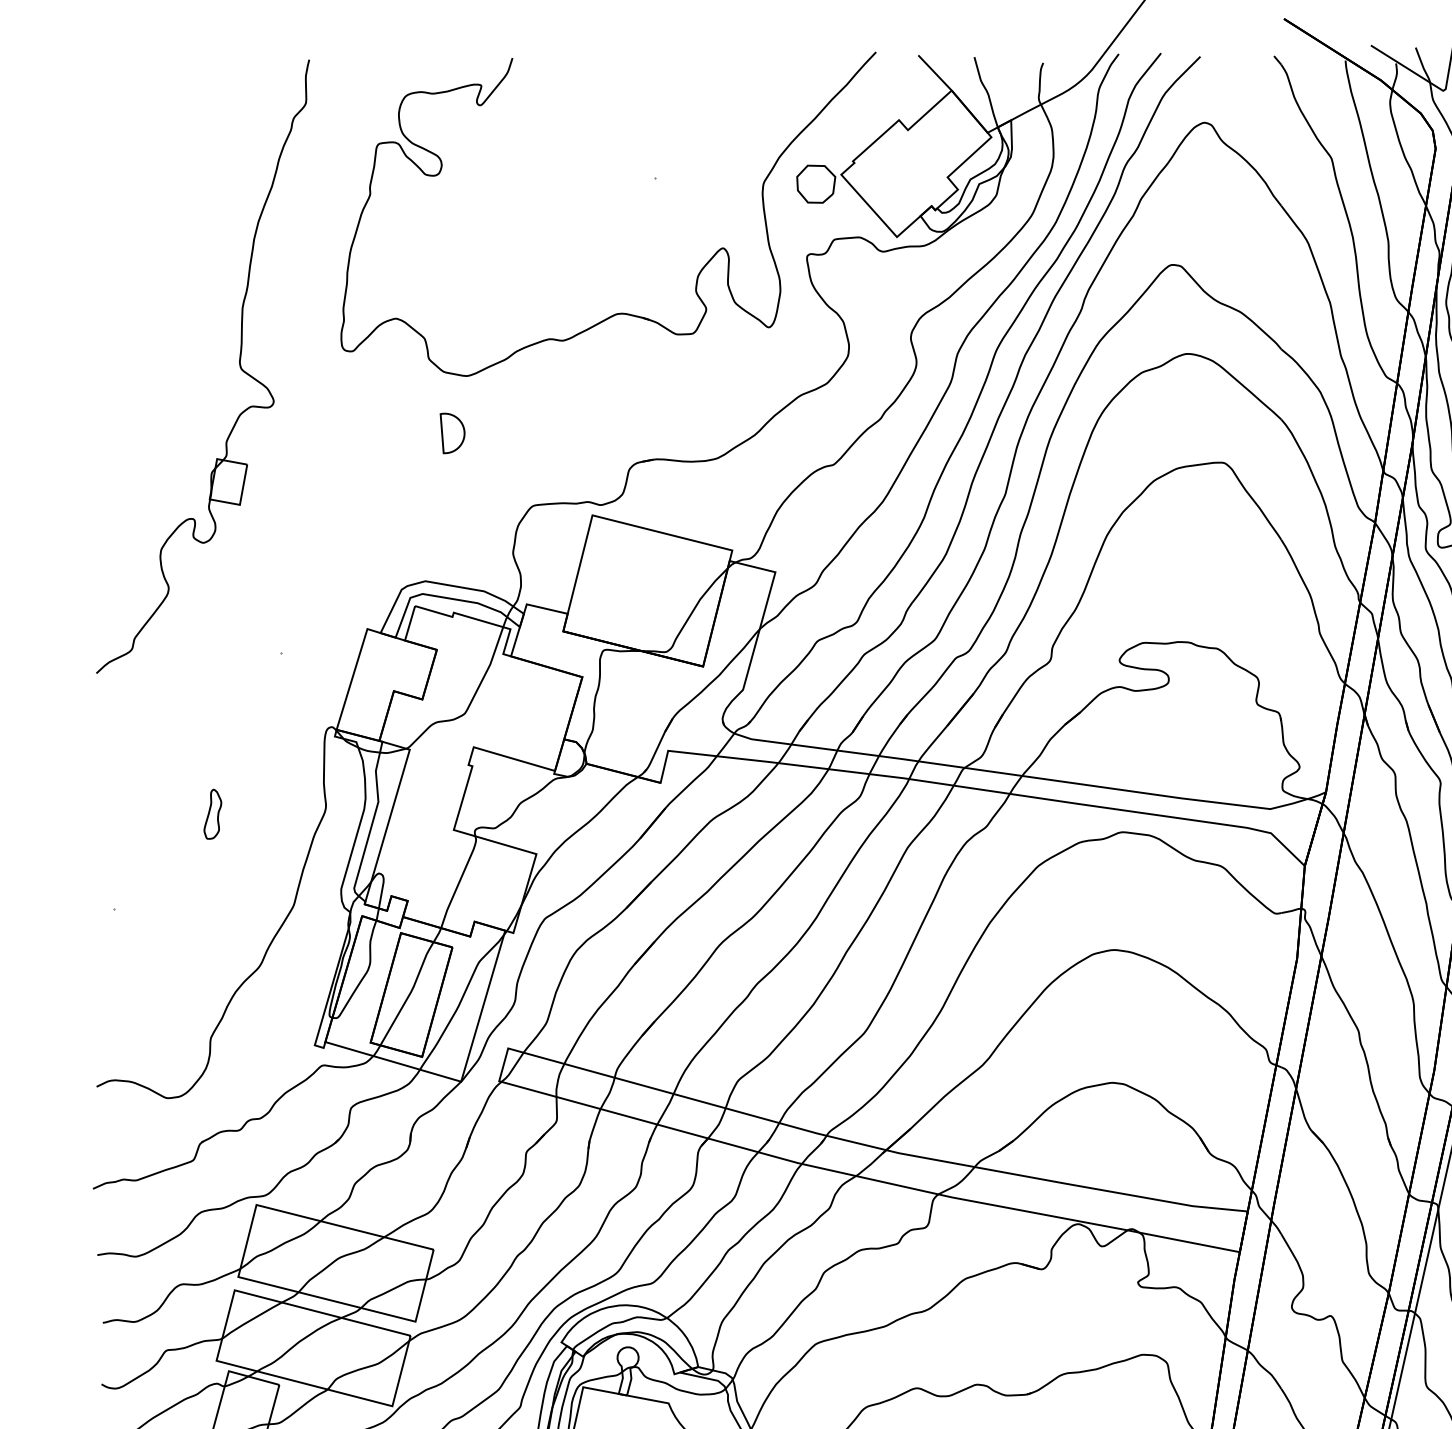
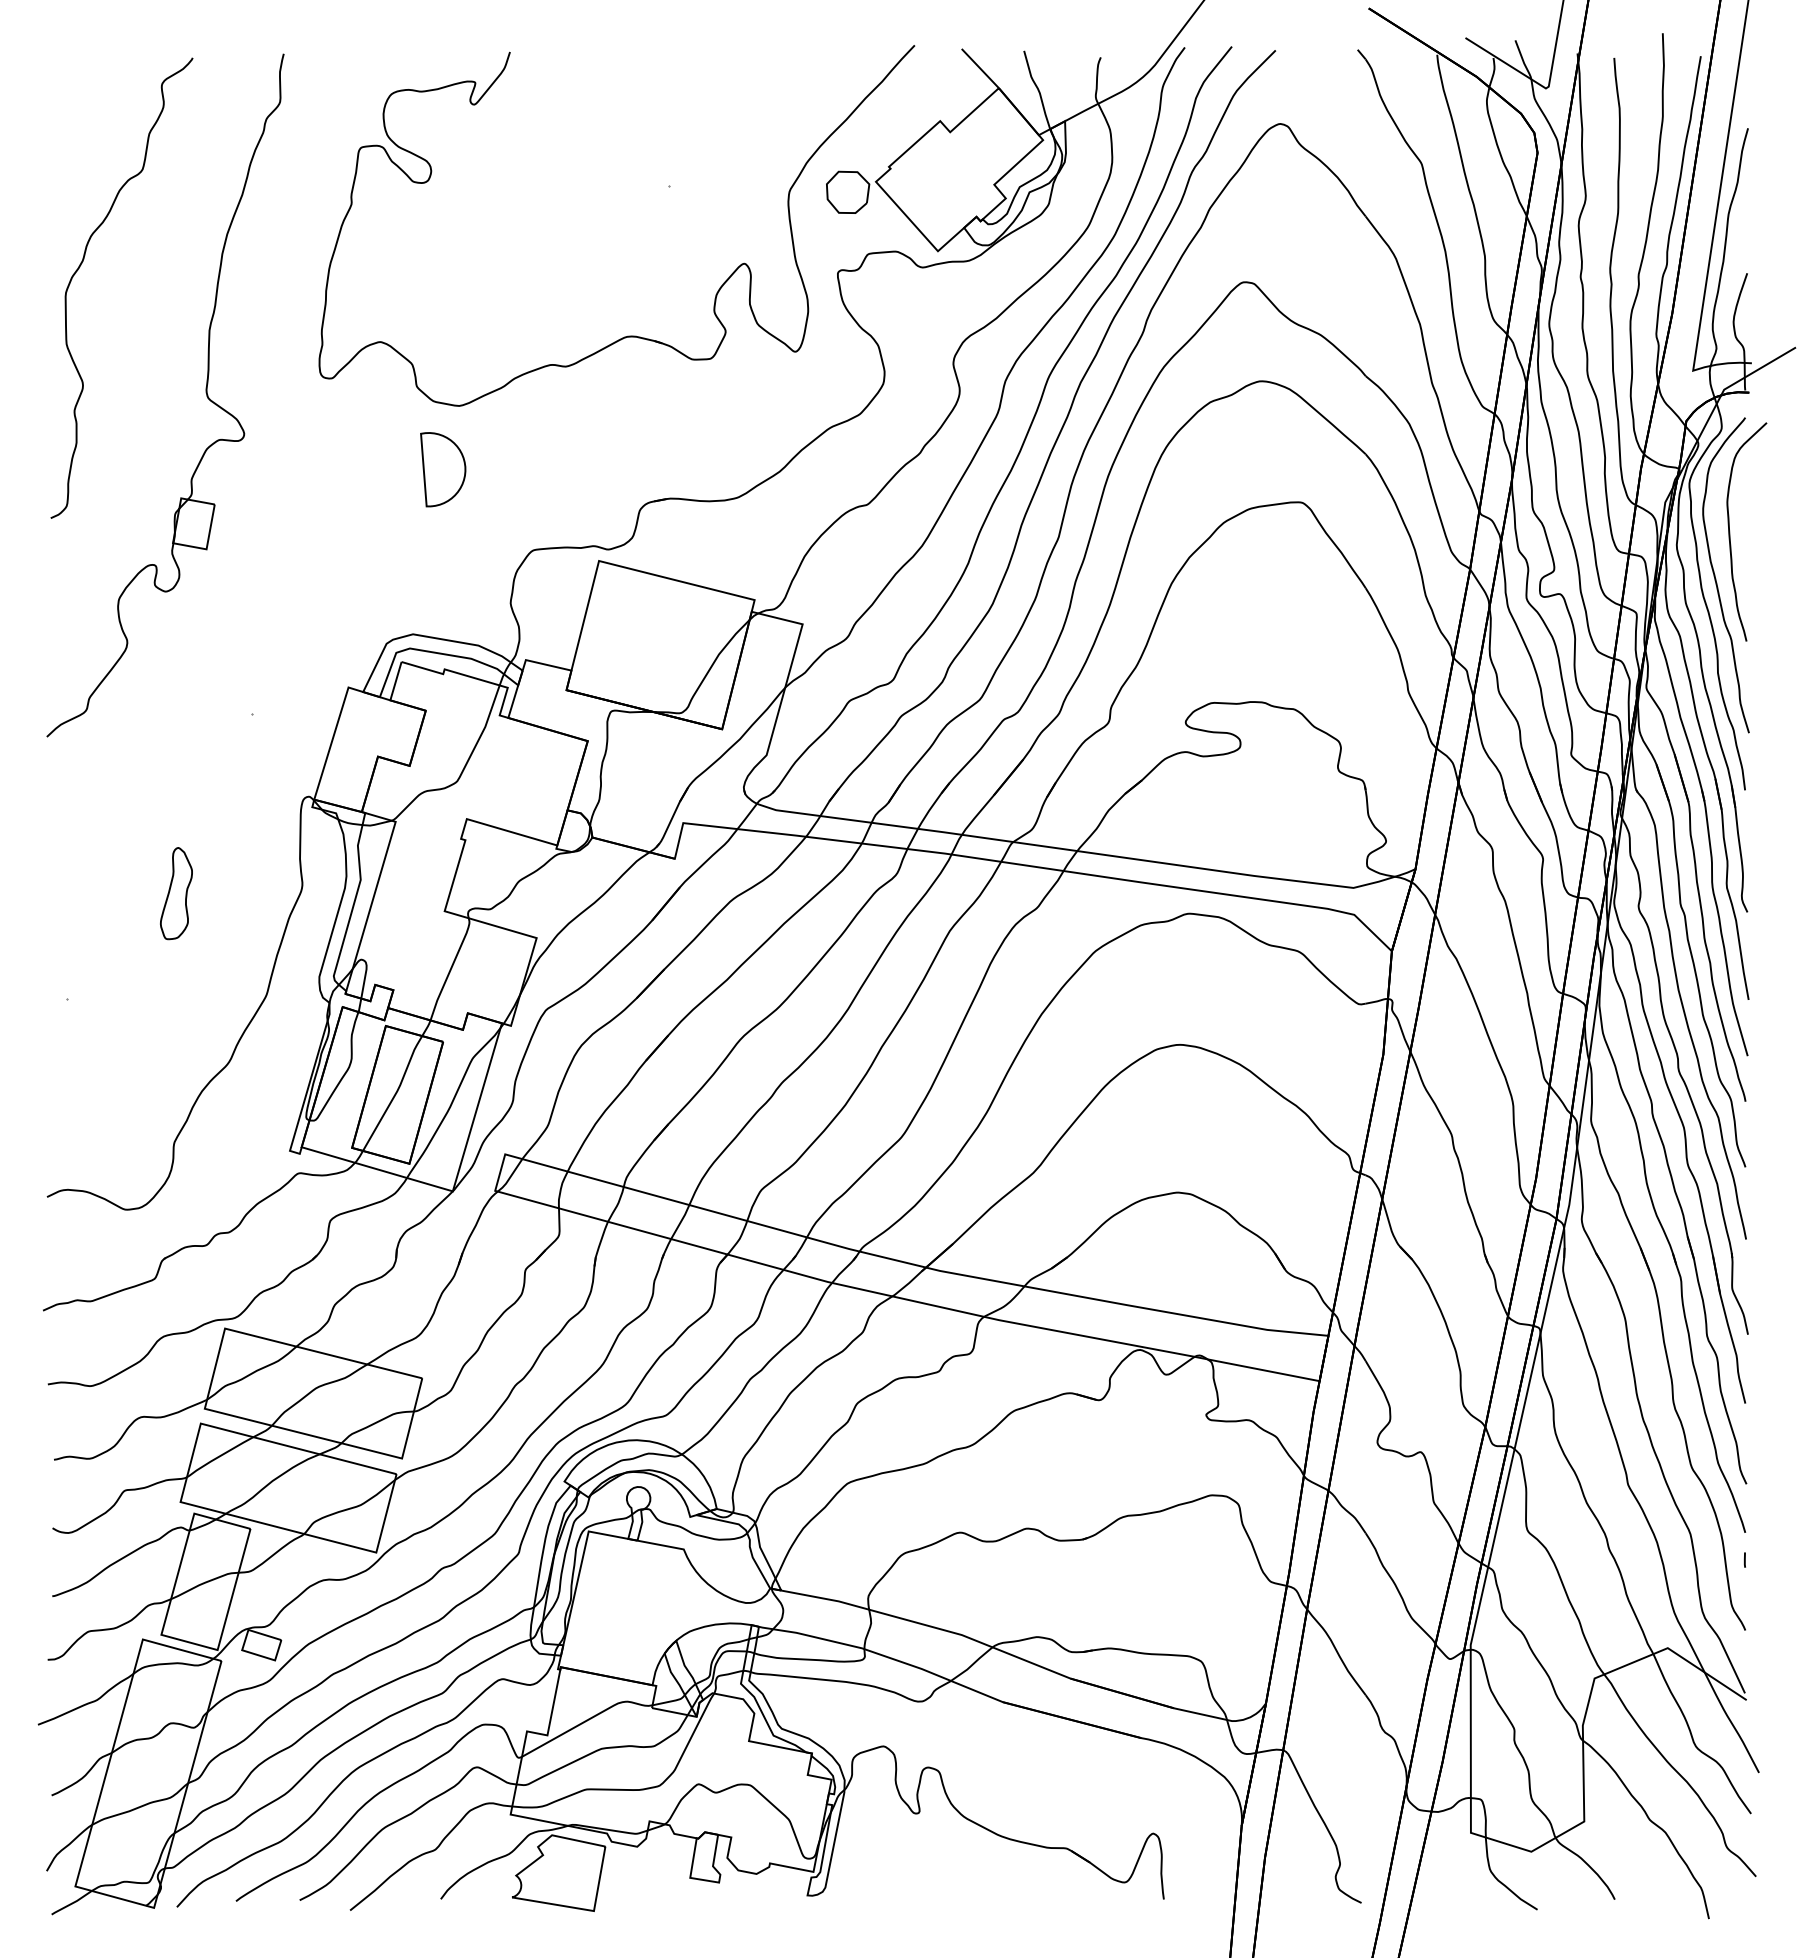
curve: (126, 251) -> (80, 267), added
part: (452, 433) -> (443, 469), size x1.67
part: (212, 814) -> (176, 893), size x1.67

